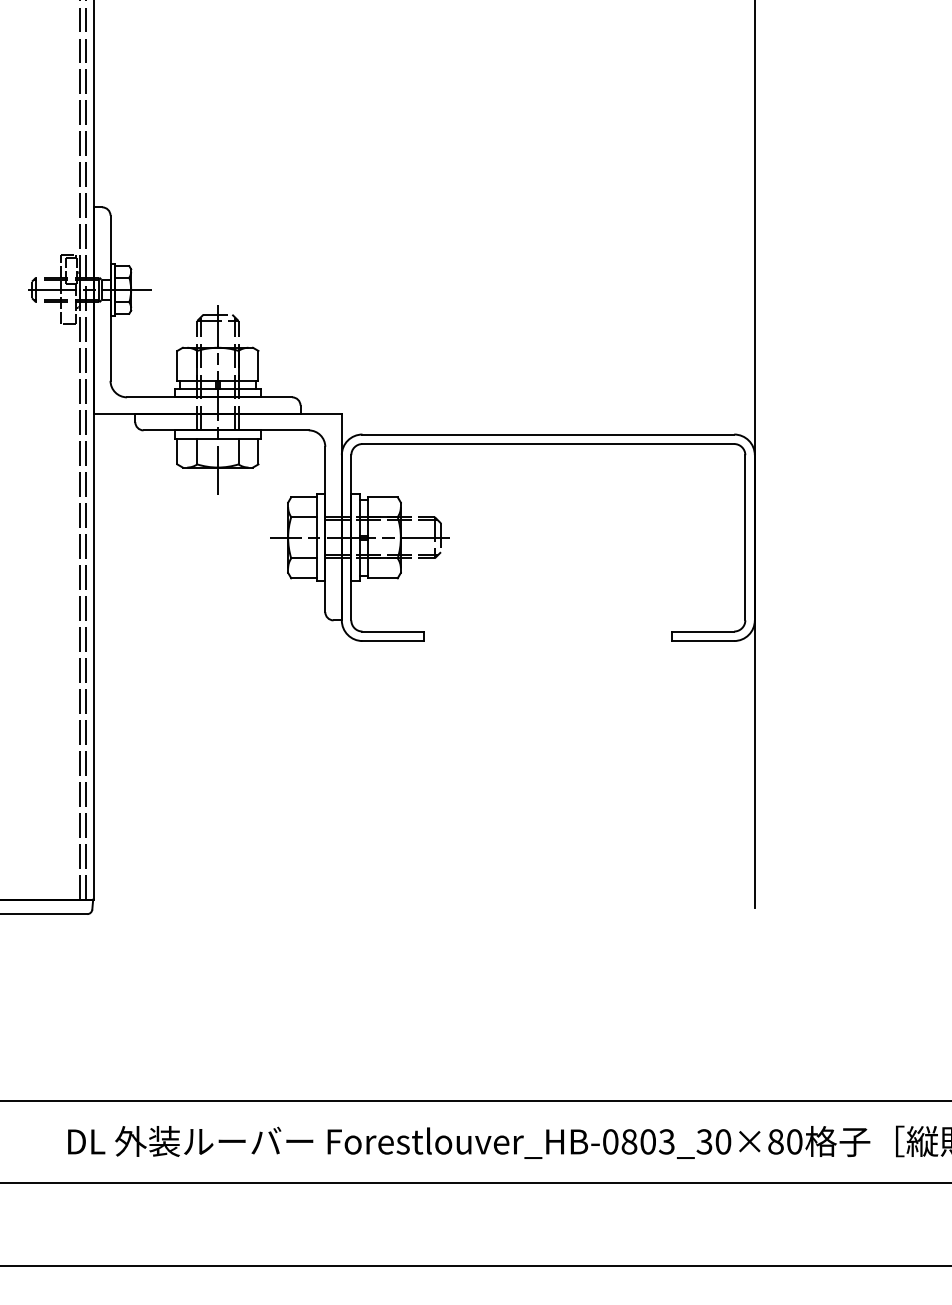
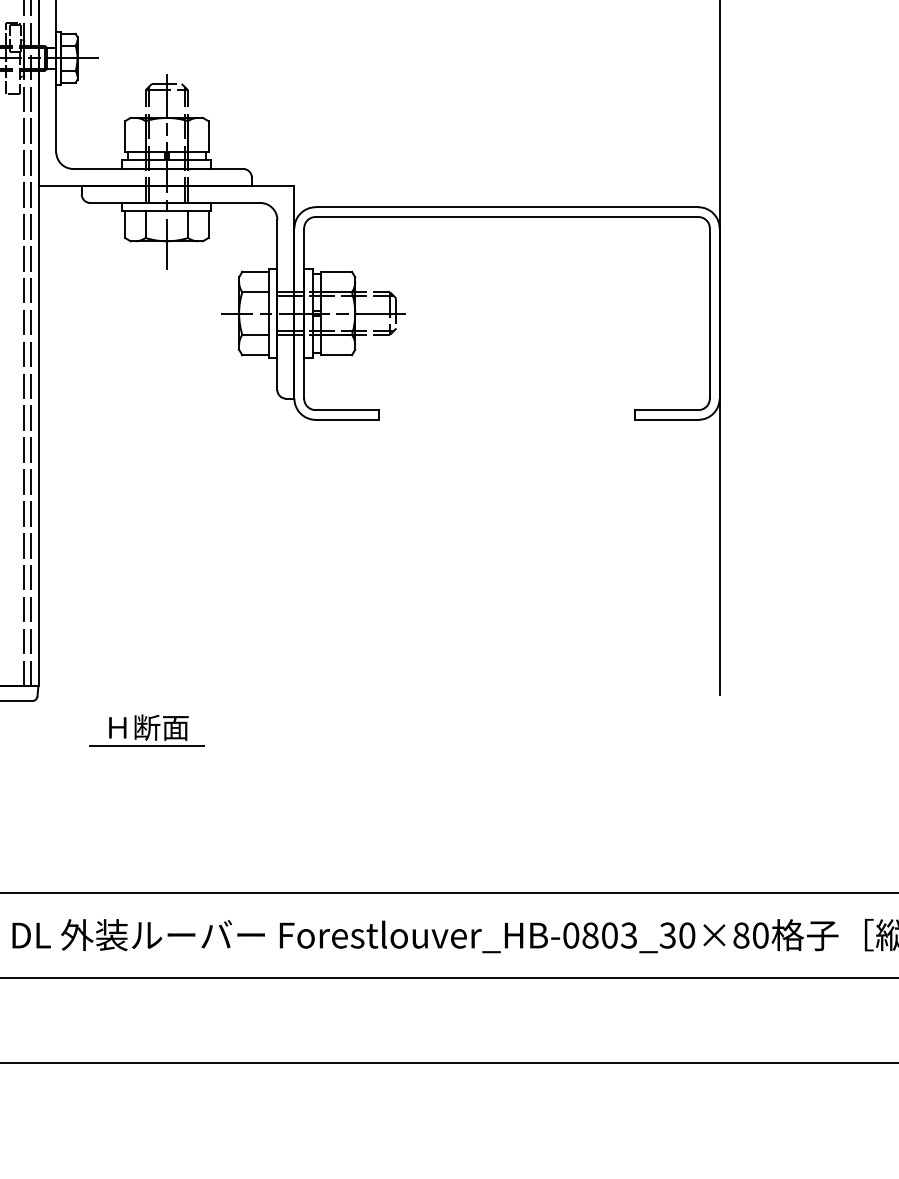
part: (198, 942) -> (146, 730), added

